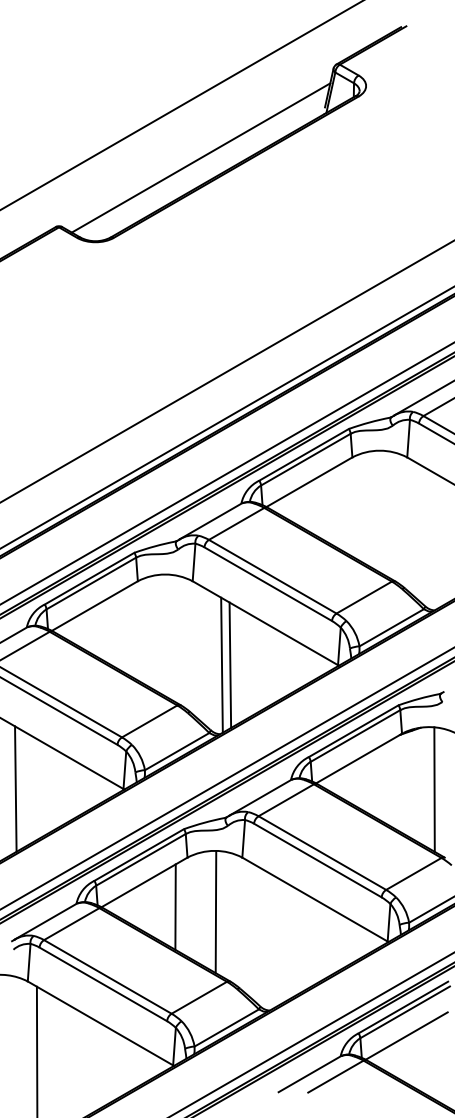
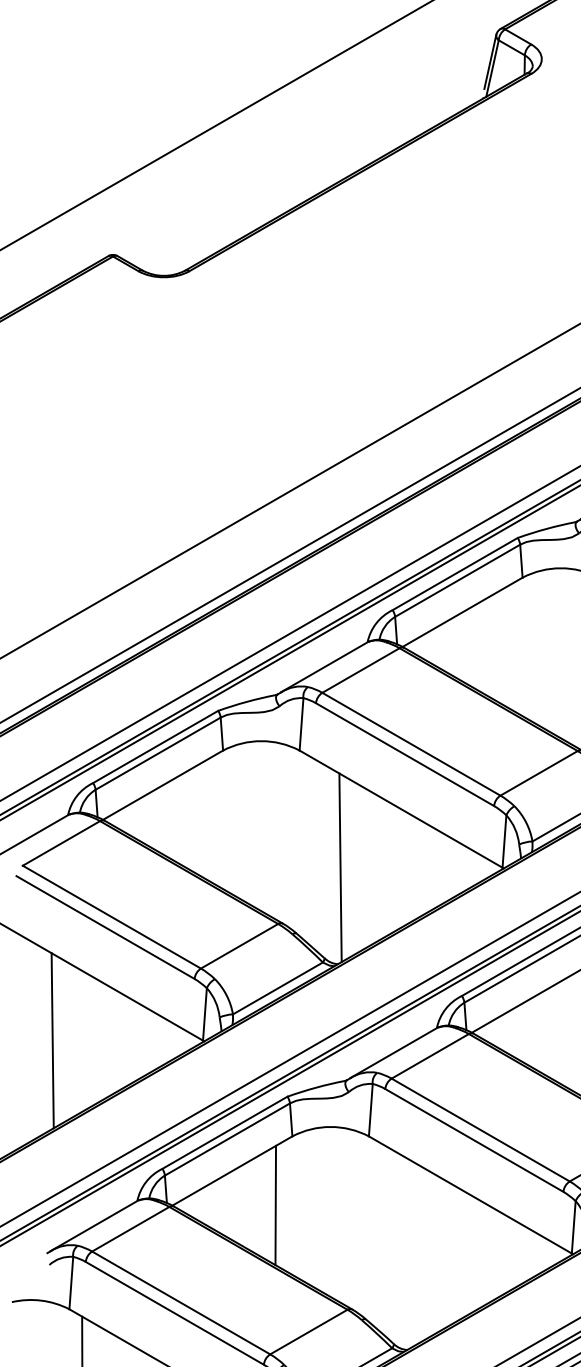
line: (200, 157) -> (310, 158), removed
line: (230, 664) -> (352, 866), removed
line: (215, 912) -> (331, 1213), removed

